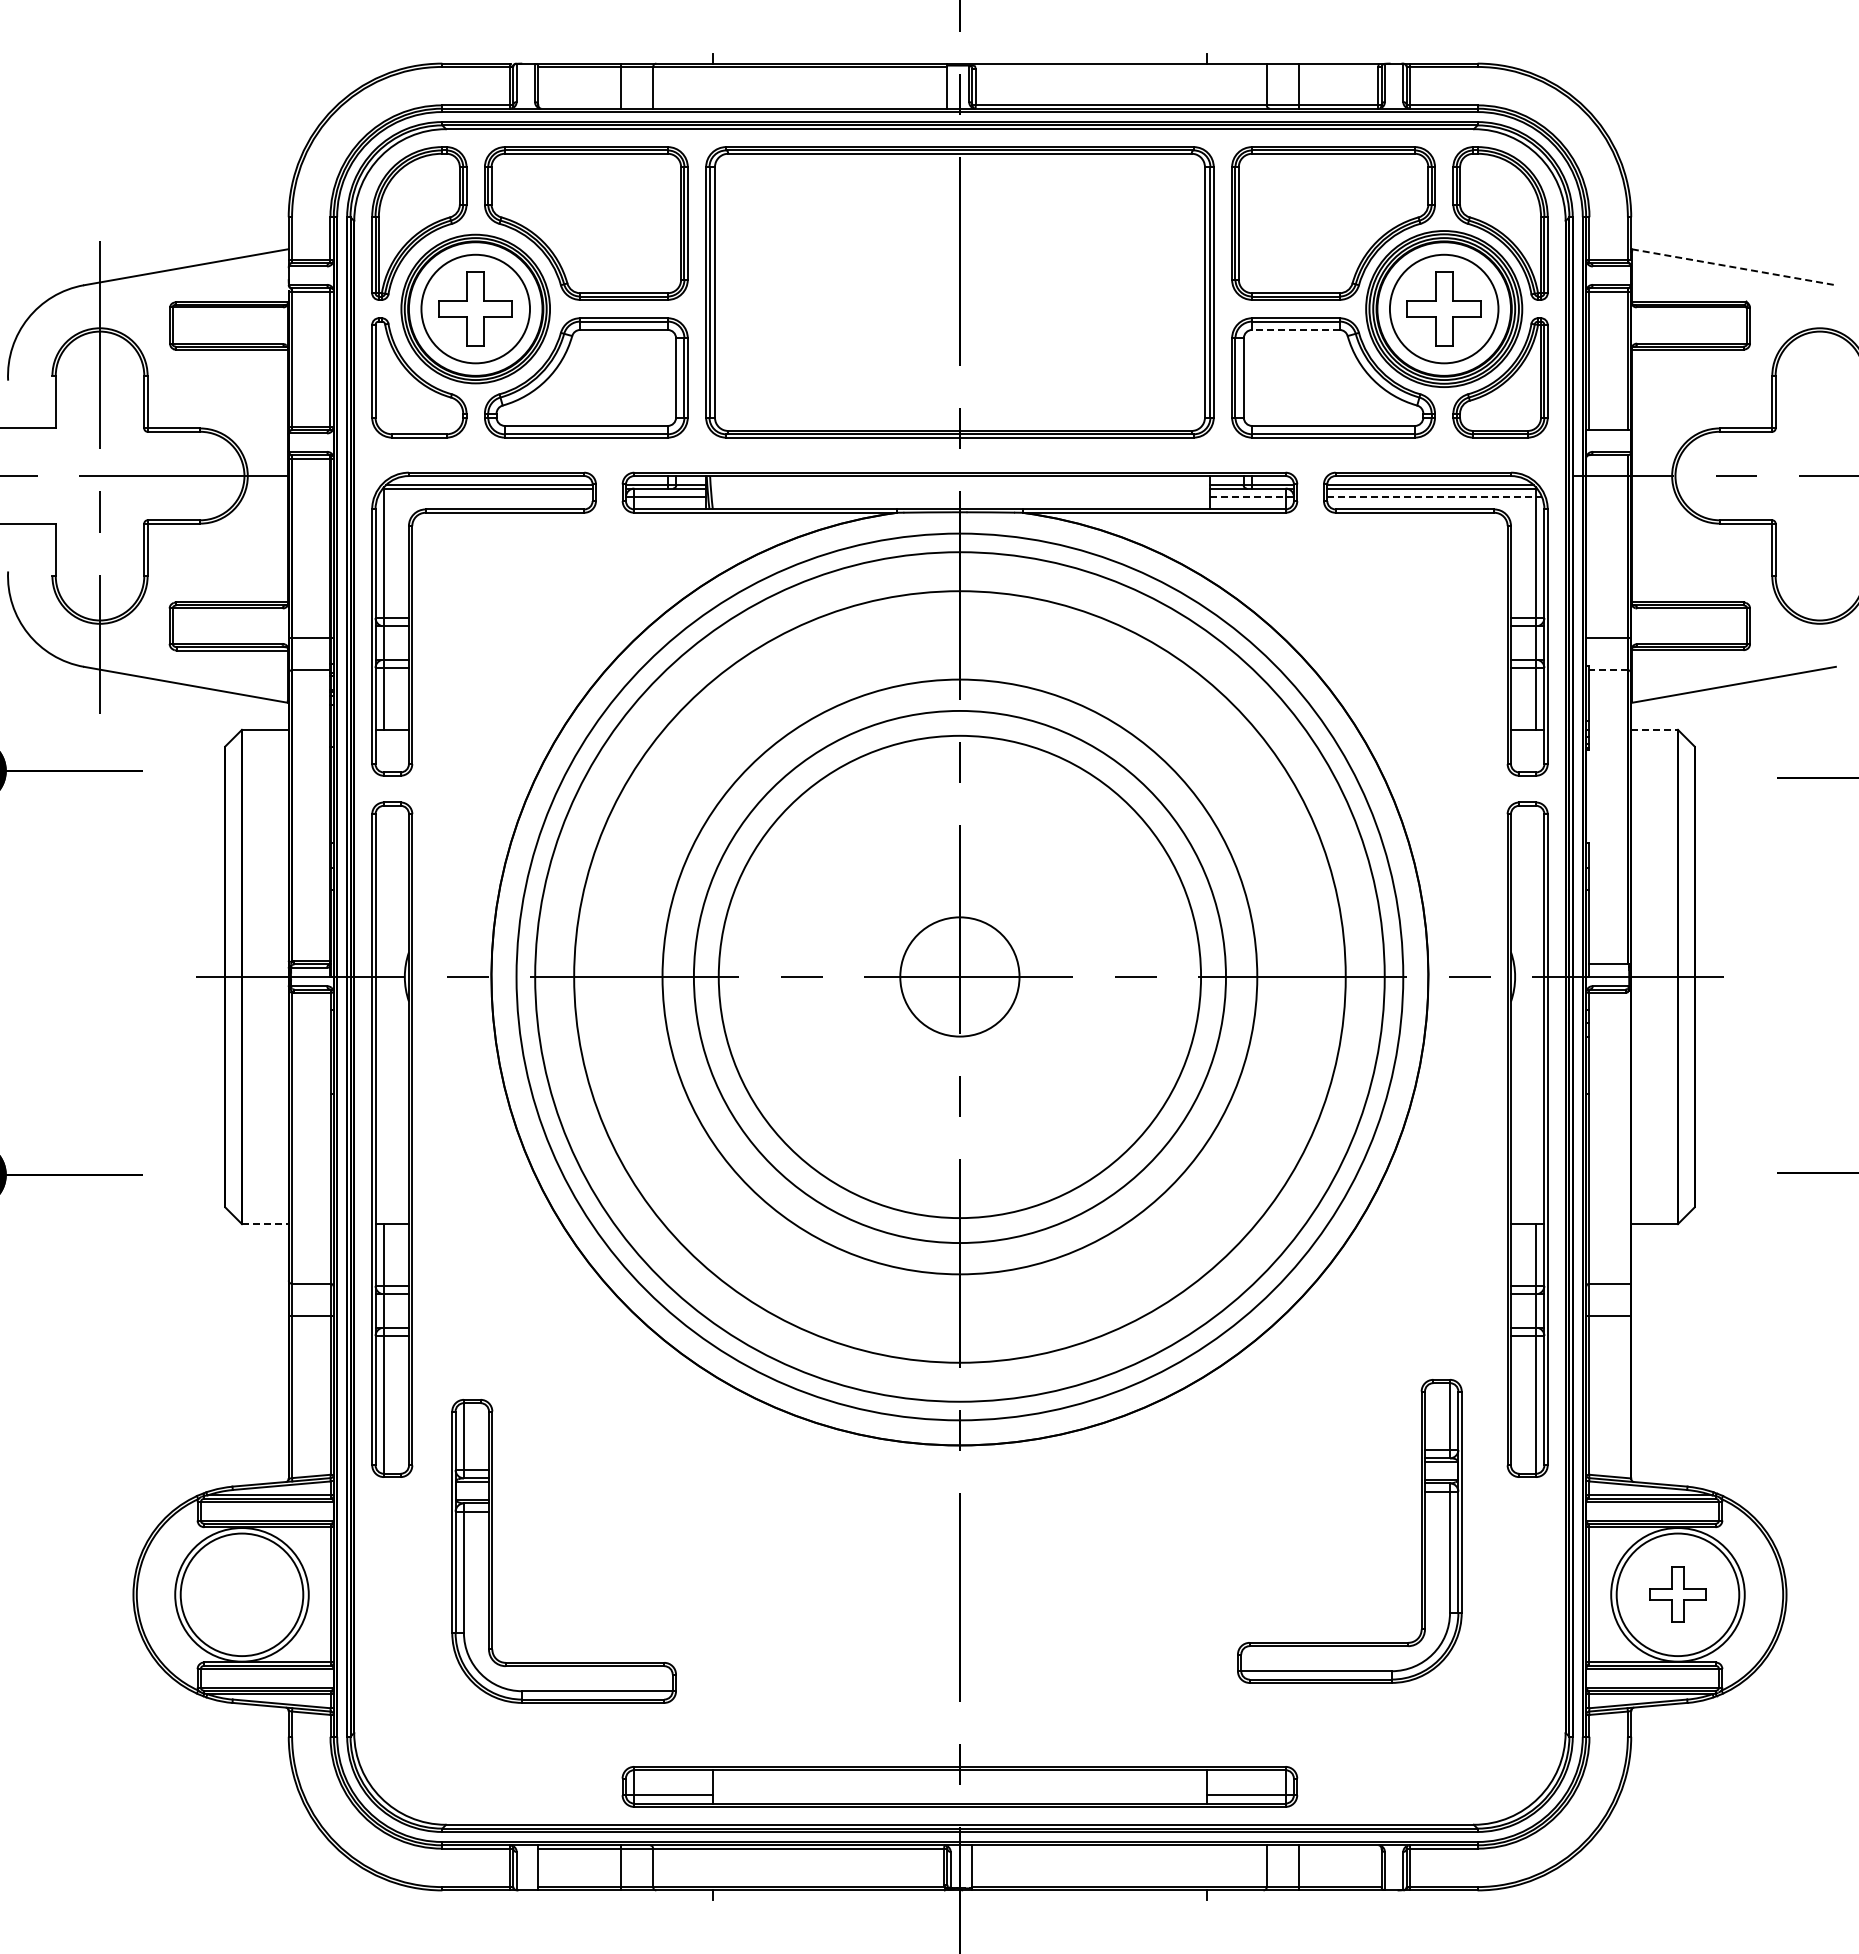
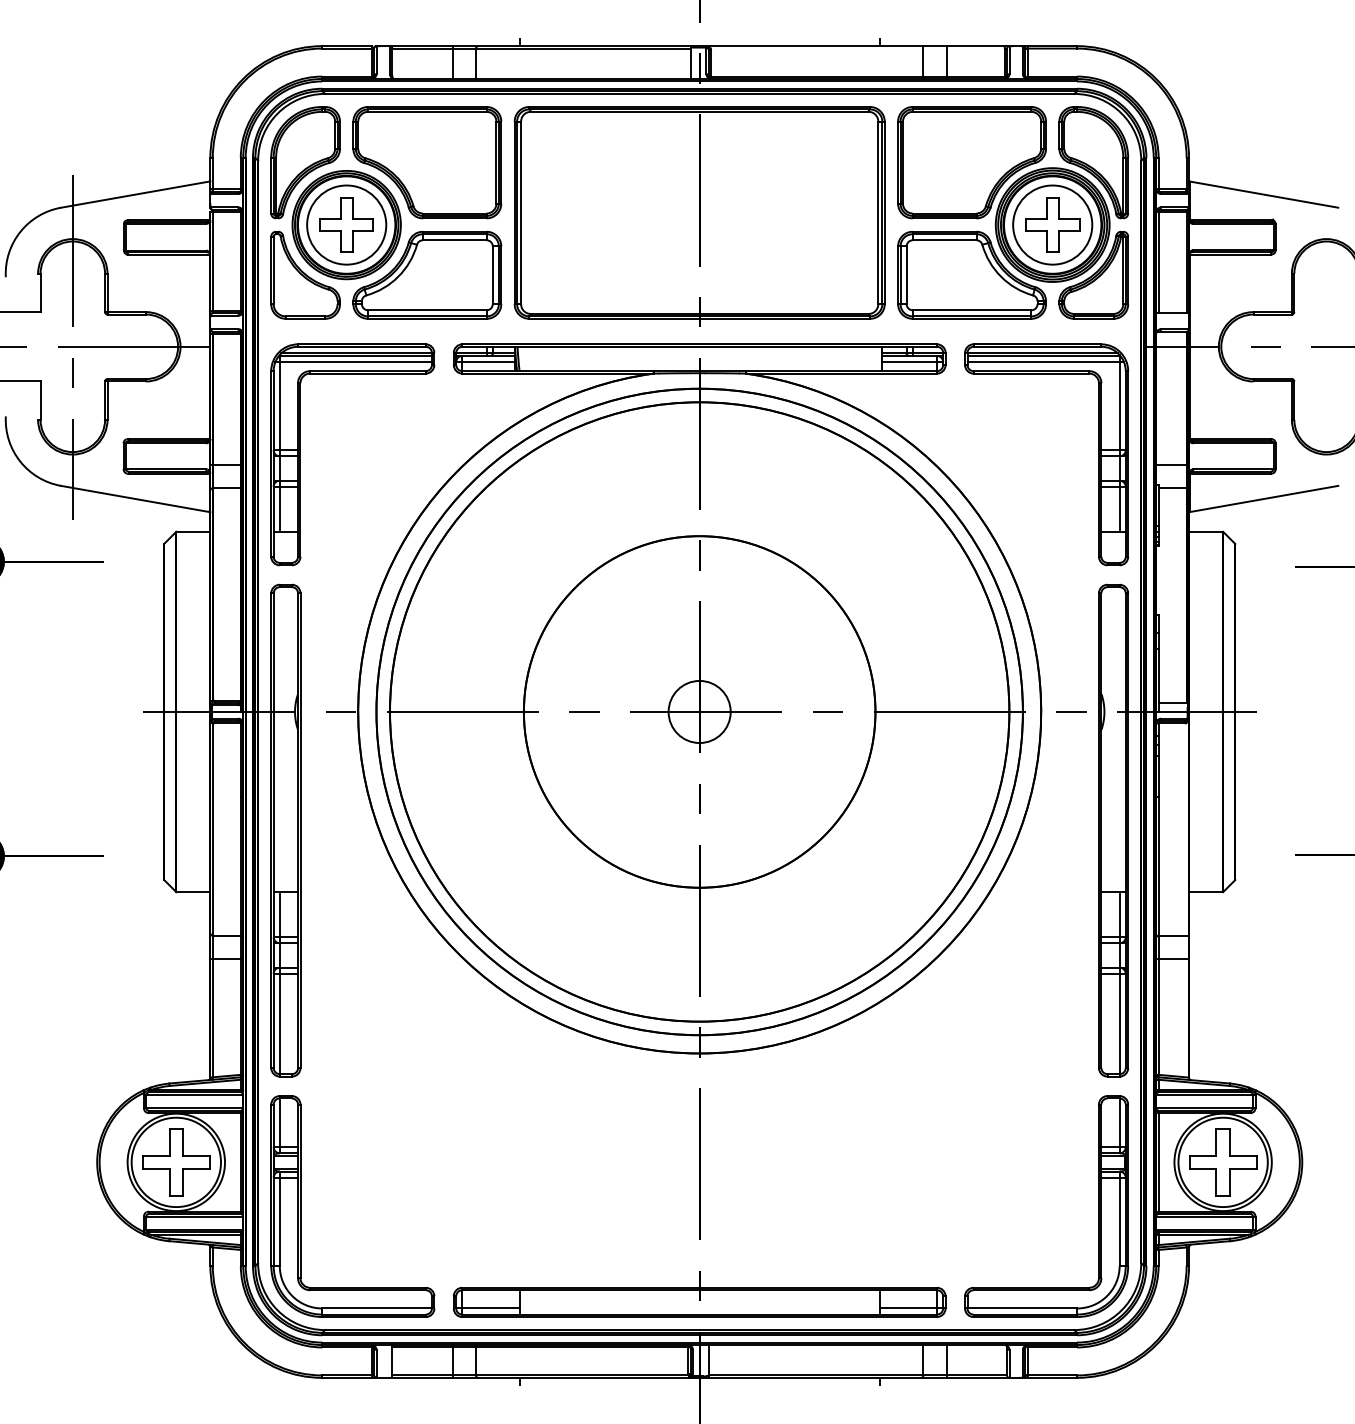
line: (1733, 267) -> (1263, 194), dashed -> solid
line: (1295, 329) -> (944, 239), dashed -> solid
line: (485, 496) -> (353, 361), added
line: (1252, 496) -> (912, 361), dashed -> solid
line: (1435, 496) -> (1046, 361), dashed -> solid
line: (1608, 670) -> (1172, 488), dashed -> solid
line: (1655, 729) -> (1206, 531), dashed -> solid
circle: (959, 976) -> (699, 711), size x0.62
circle: (959, 976) -> (699, 711), size x0.71
circle: (959, 976) -> (699, 711), size x1.43
circle: (959, 976) -> (699, 711), size x1.67
line: (265, 1224) -> (193, 892), dashed -> solid
part: (1421, 1531) -> (1098, 1206), moved
part: (492, 1551) -> (300, 1206), moved
part: (241, 1594) -> (175, 1162), added
part: (1677, 1594) -> (1222, 1162), size x1.67

